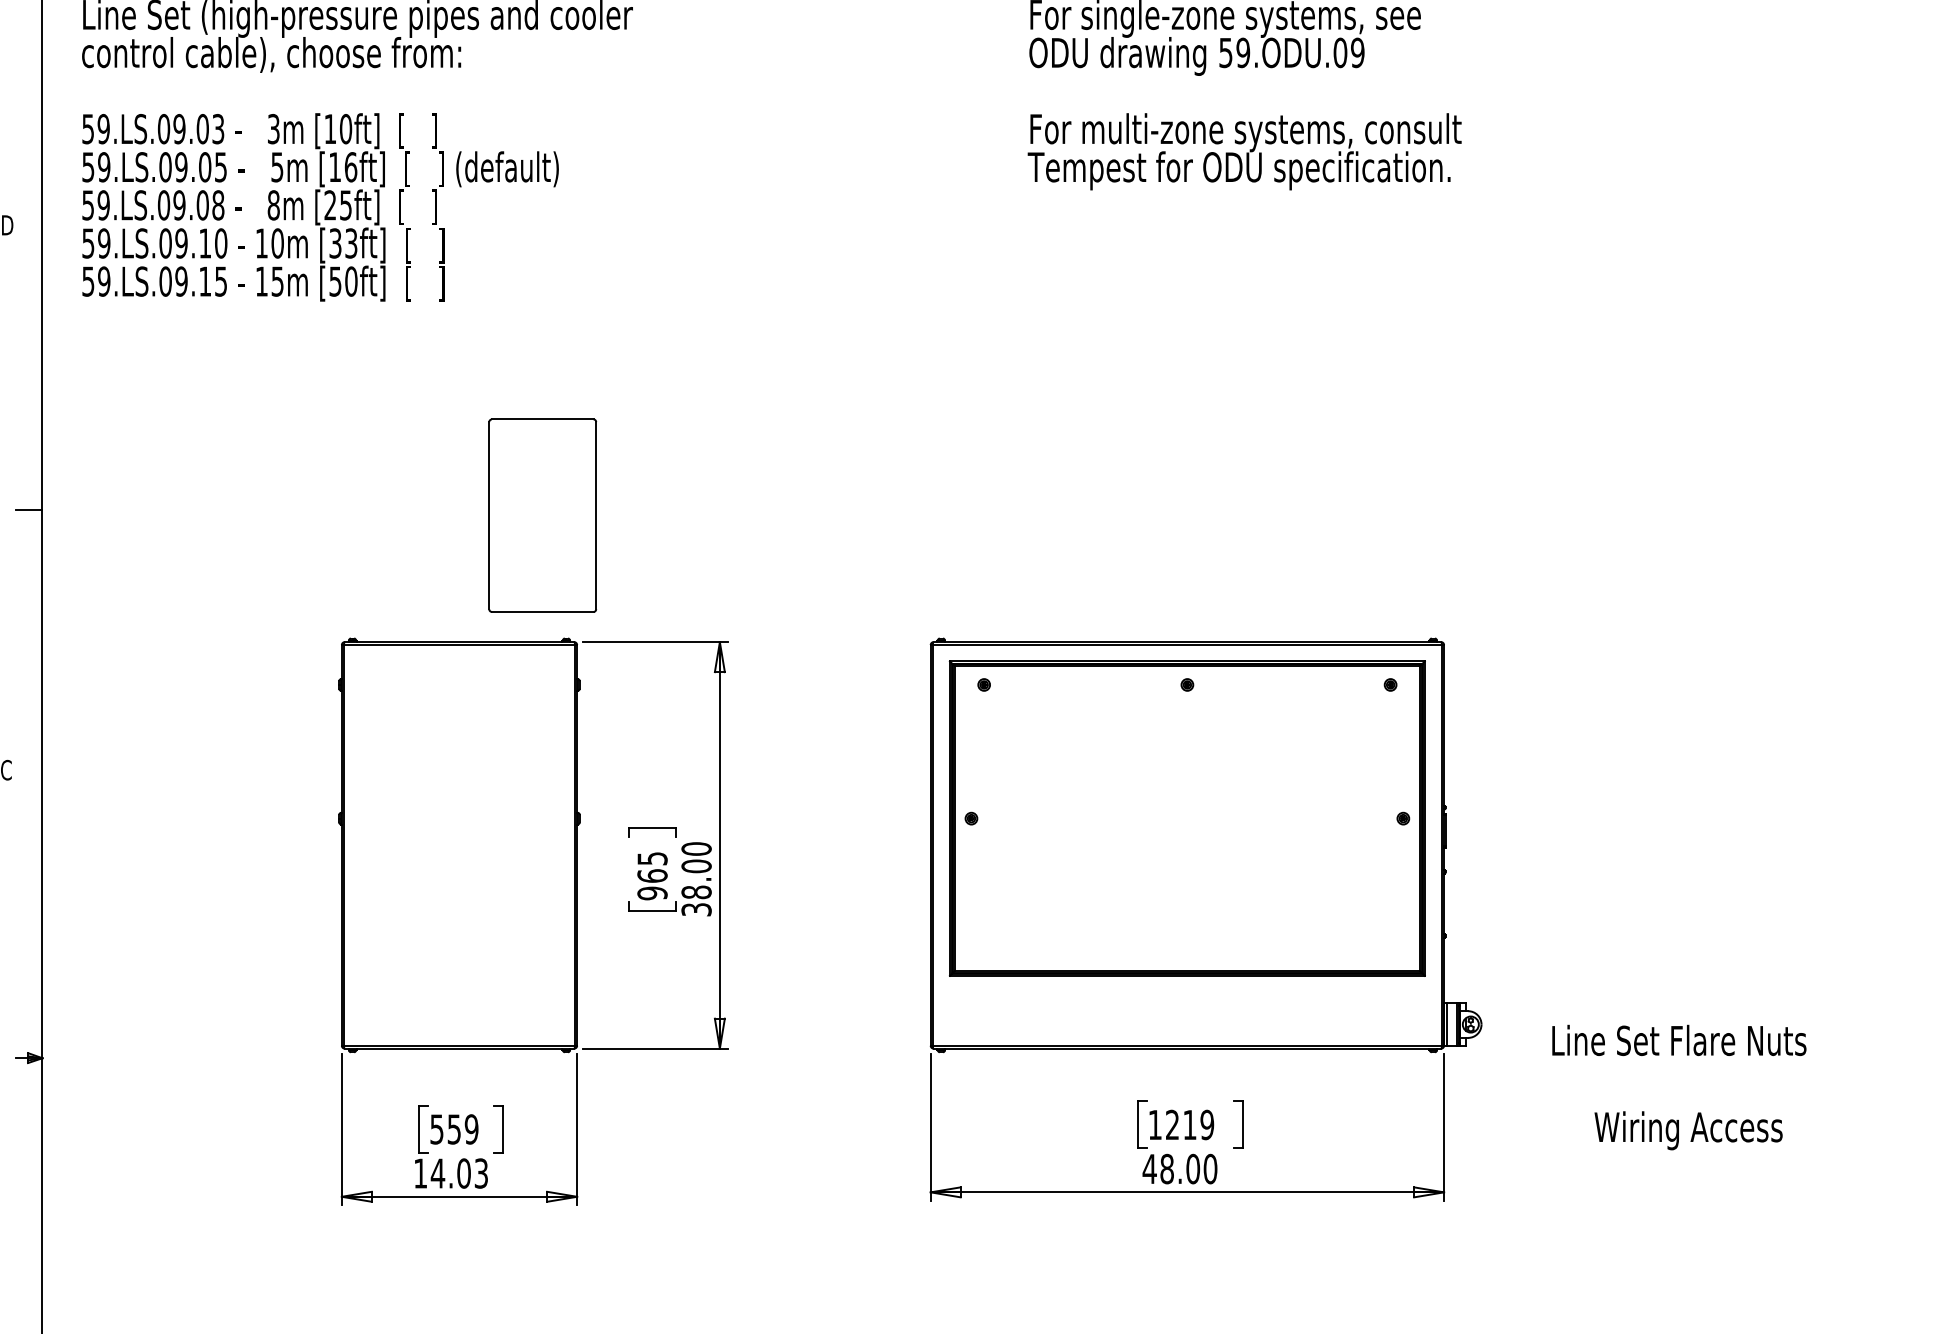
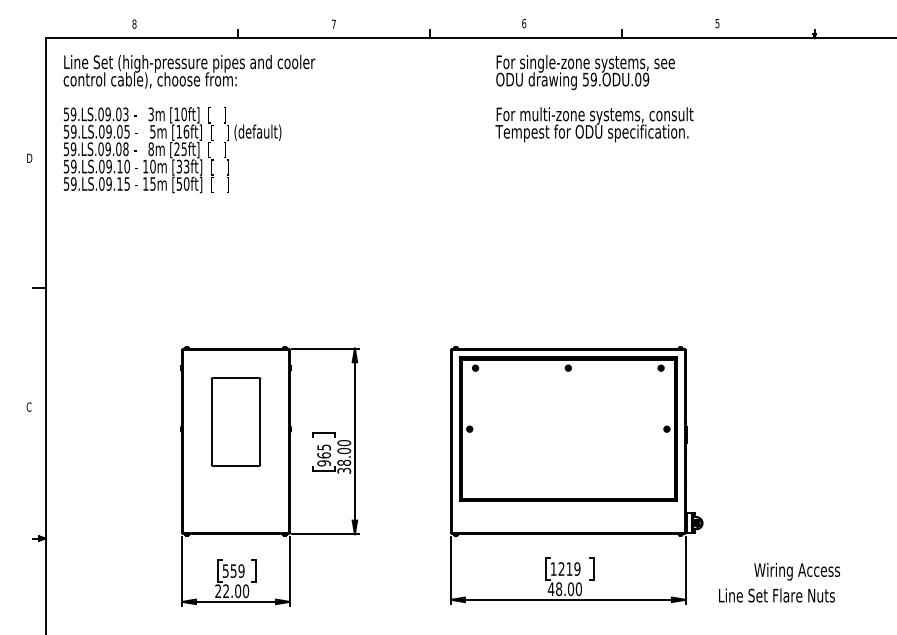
part: (541, 514) -> (235, 421), moved
text: (1678, 1040) -> (776, 595), moved
text: (451, 1174) -> (232, 591), 14.03 -> 22.00

